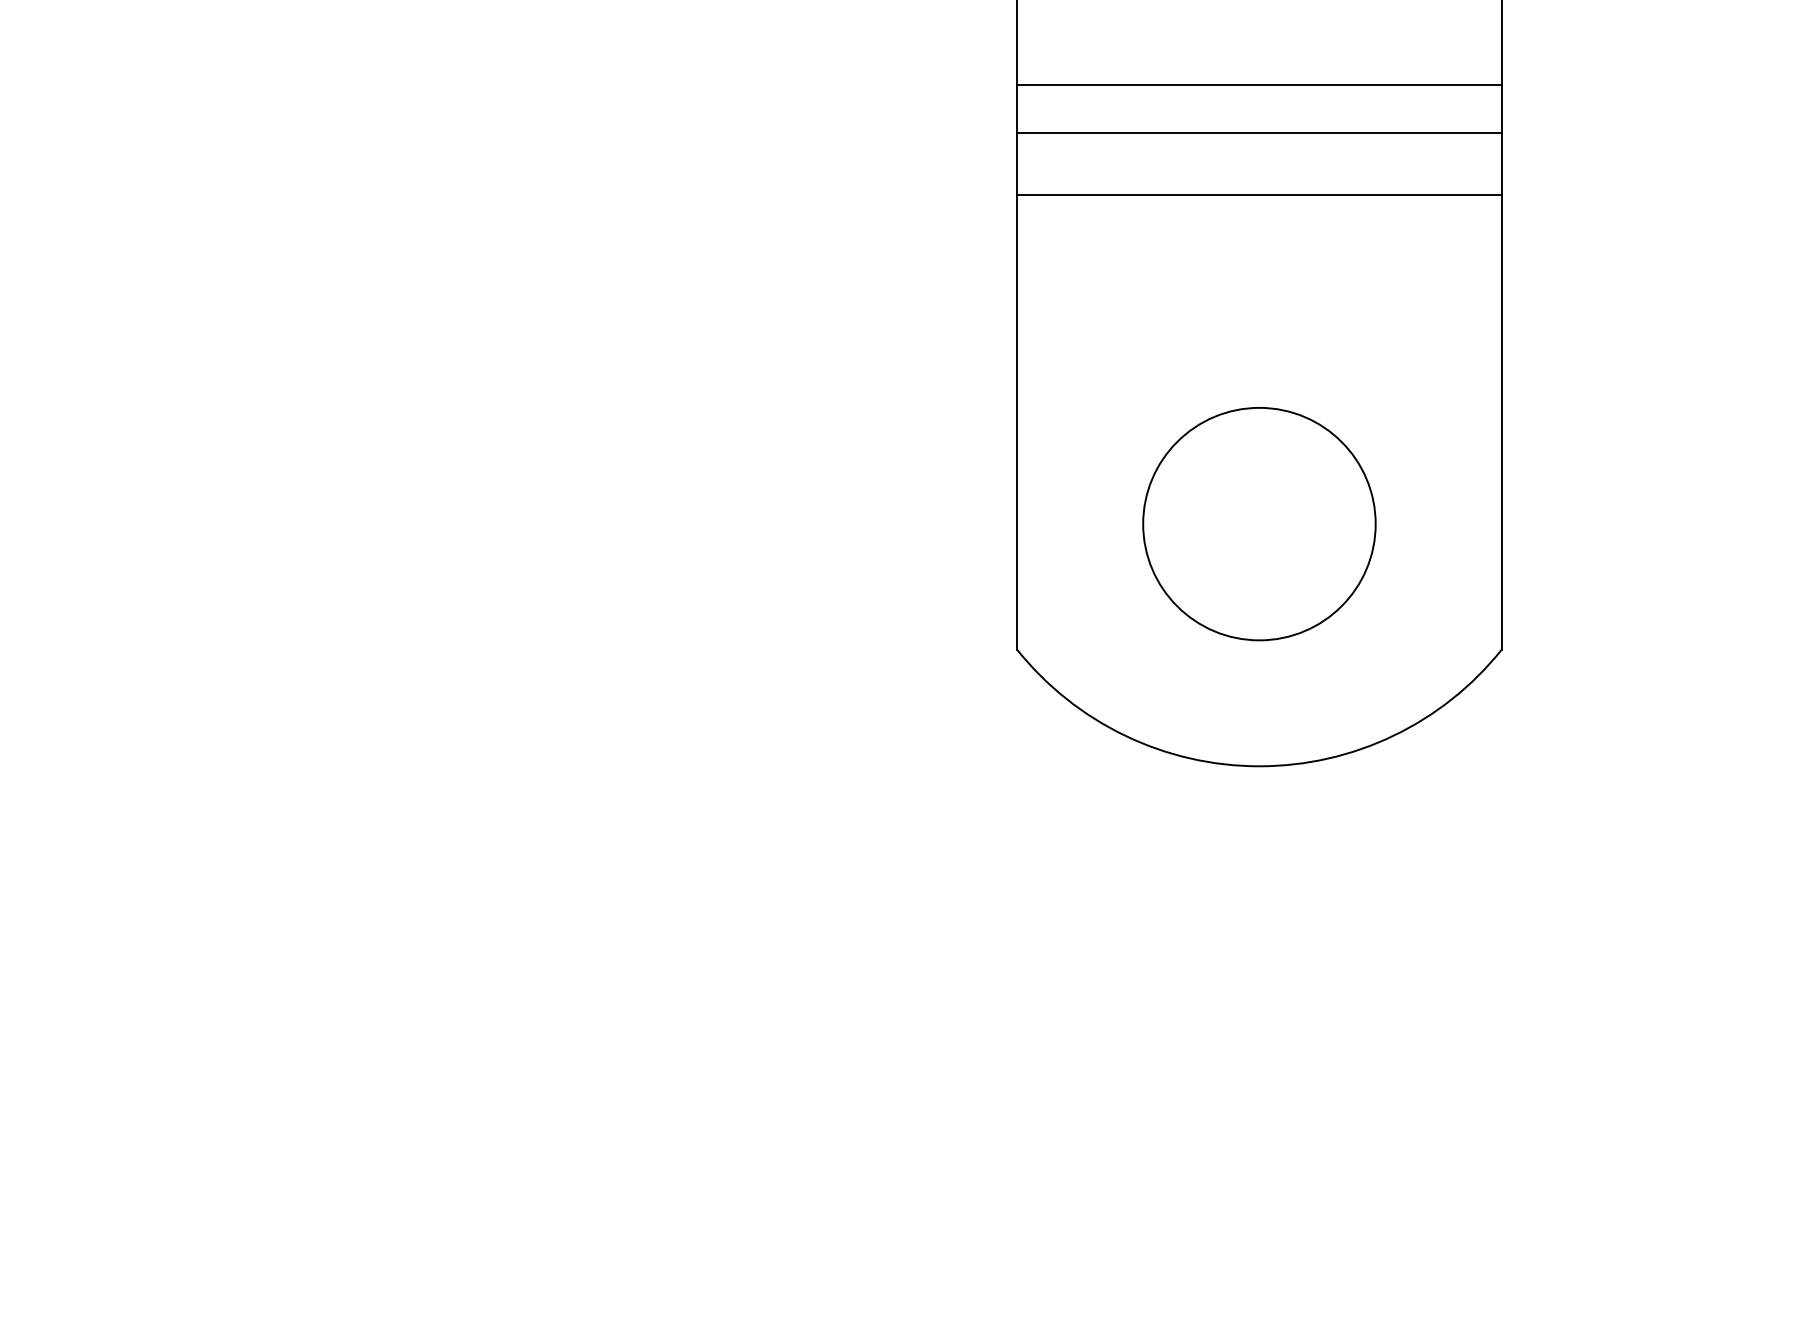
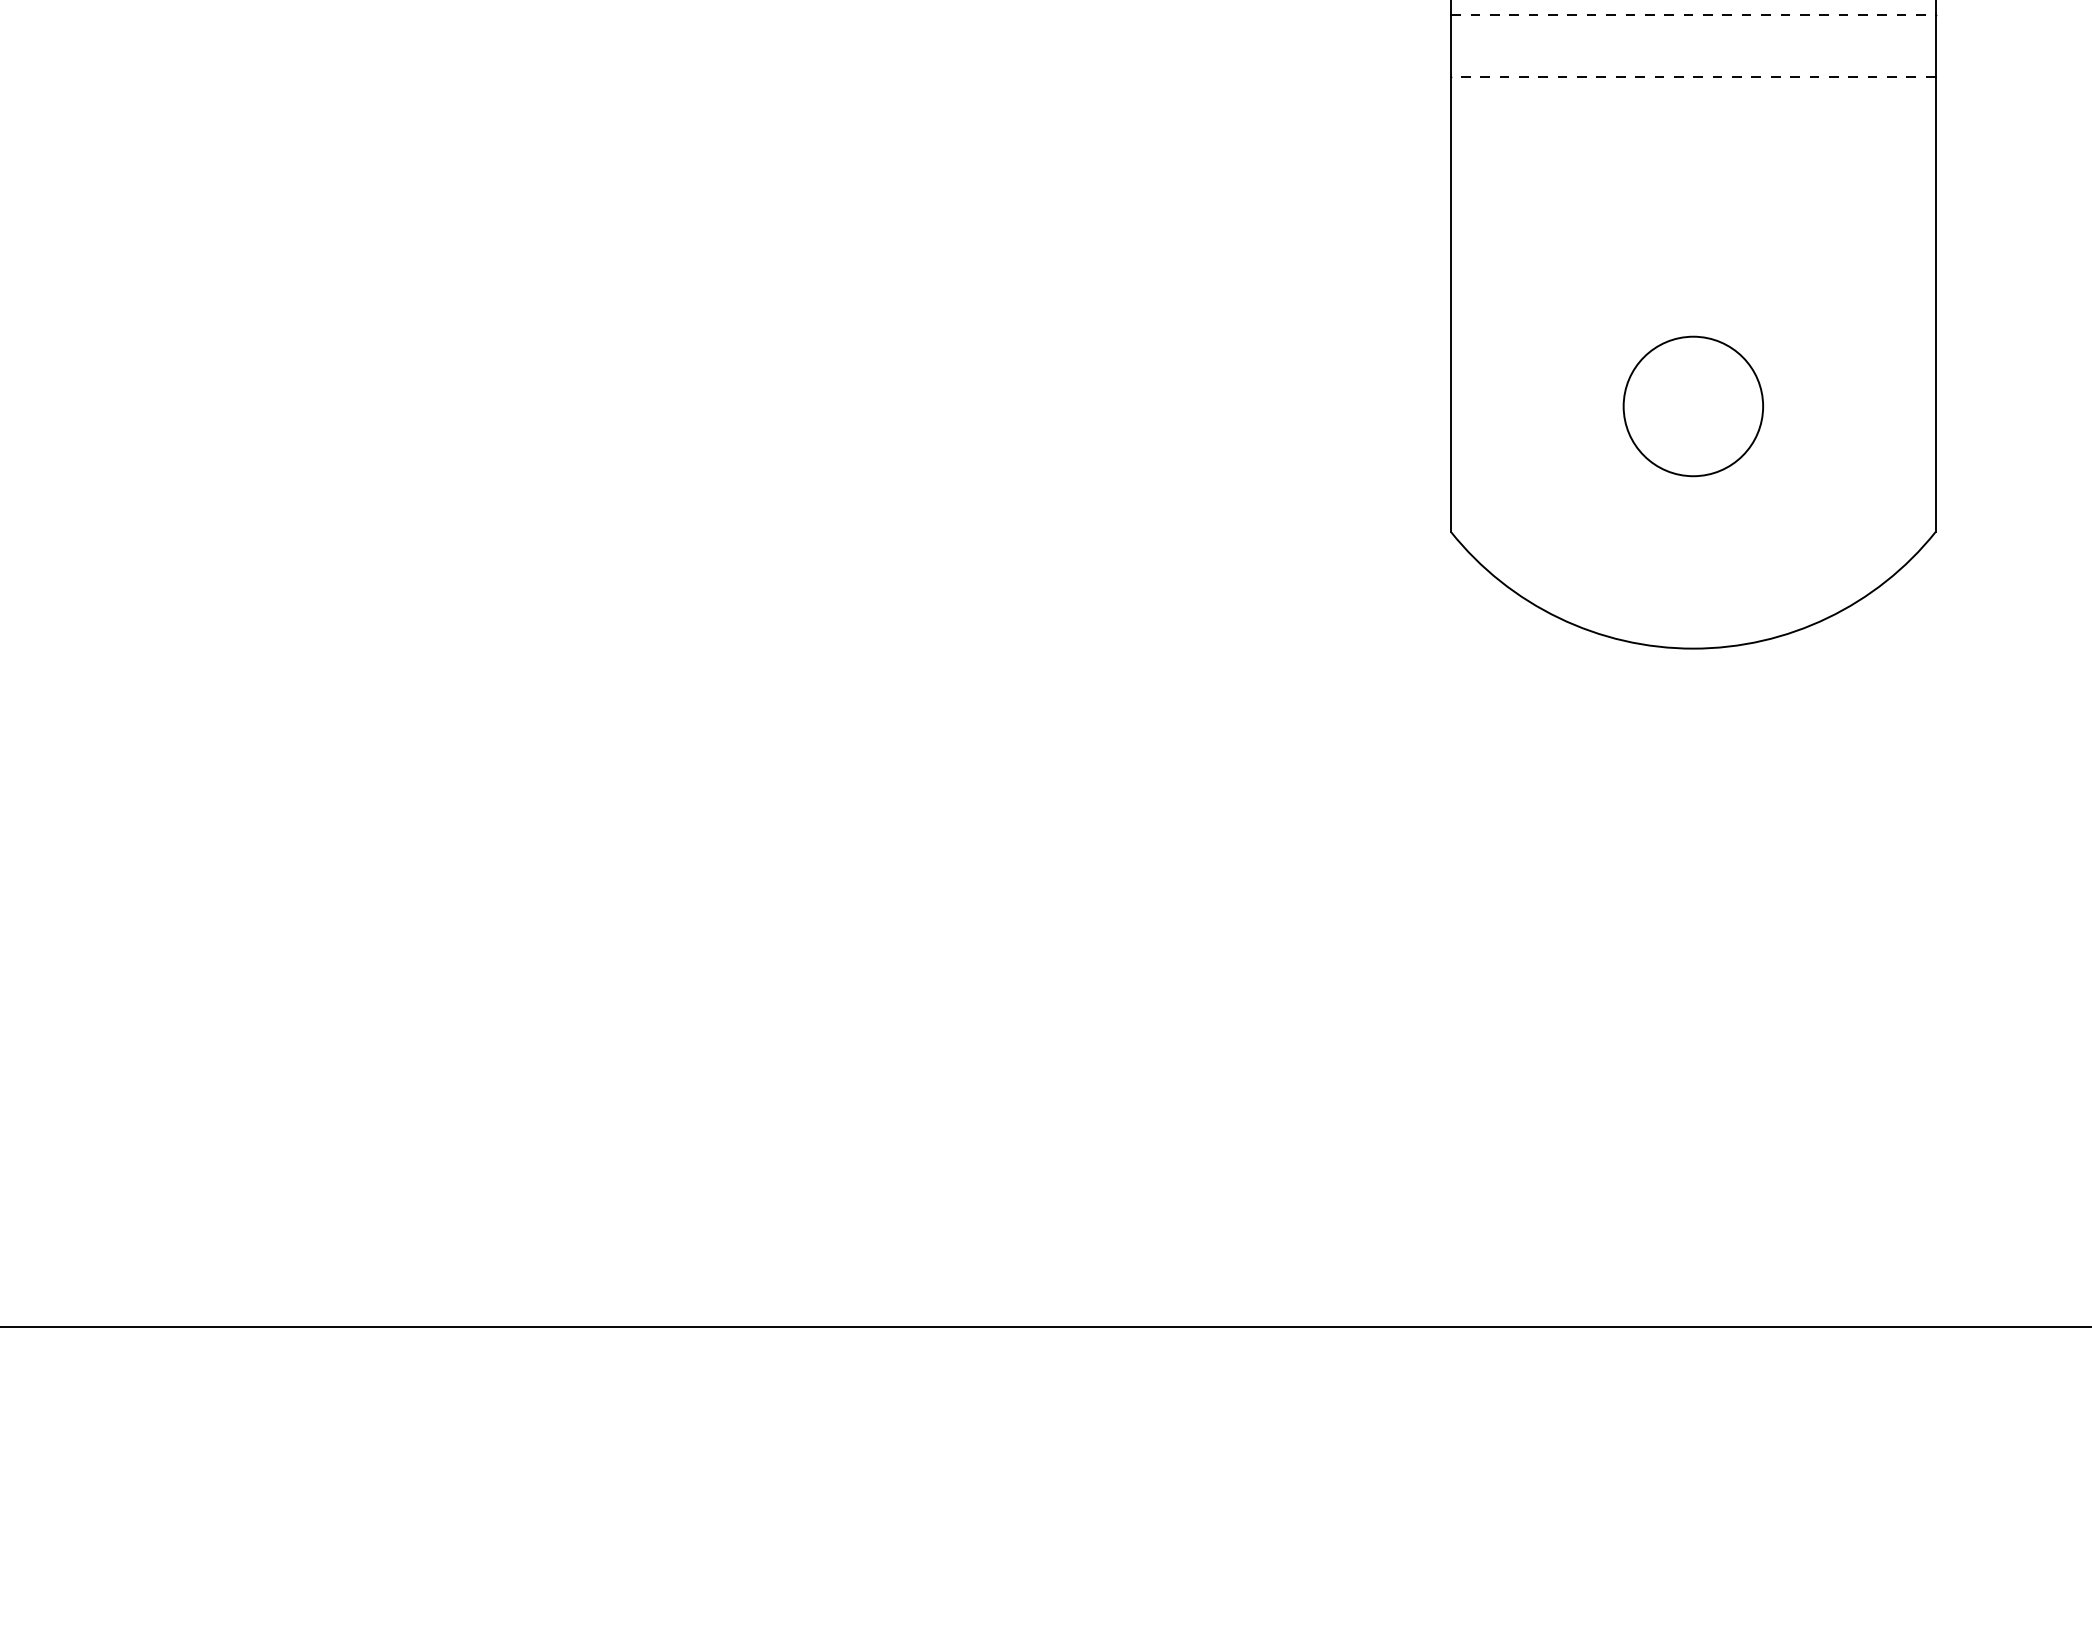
line: (1259, 133) -> (1693, 15), solid -> dashed
line: (1258, 195) -> (1692, 77), solid -> dashed
circle: (1259, 524) -> (1693, 406), size x0.6

